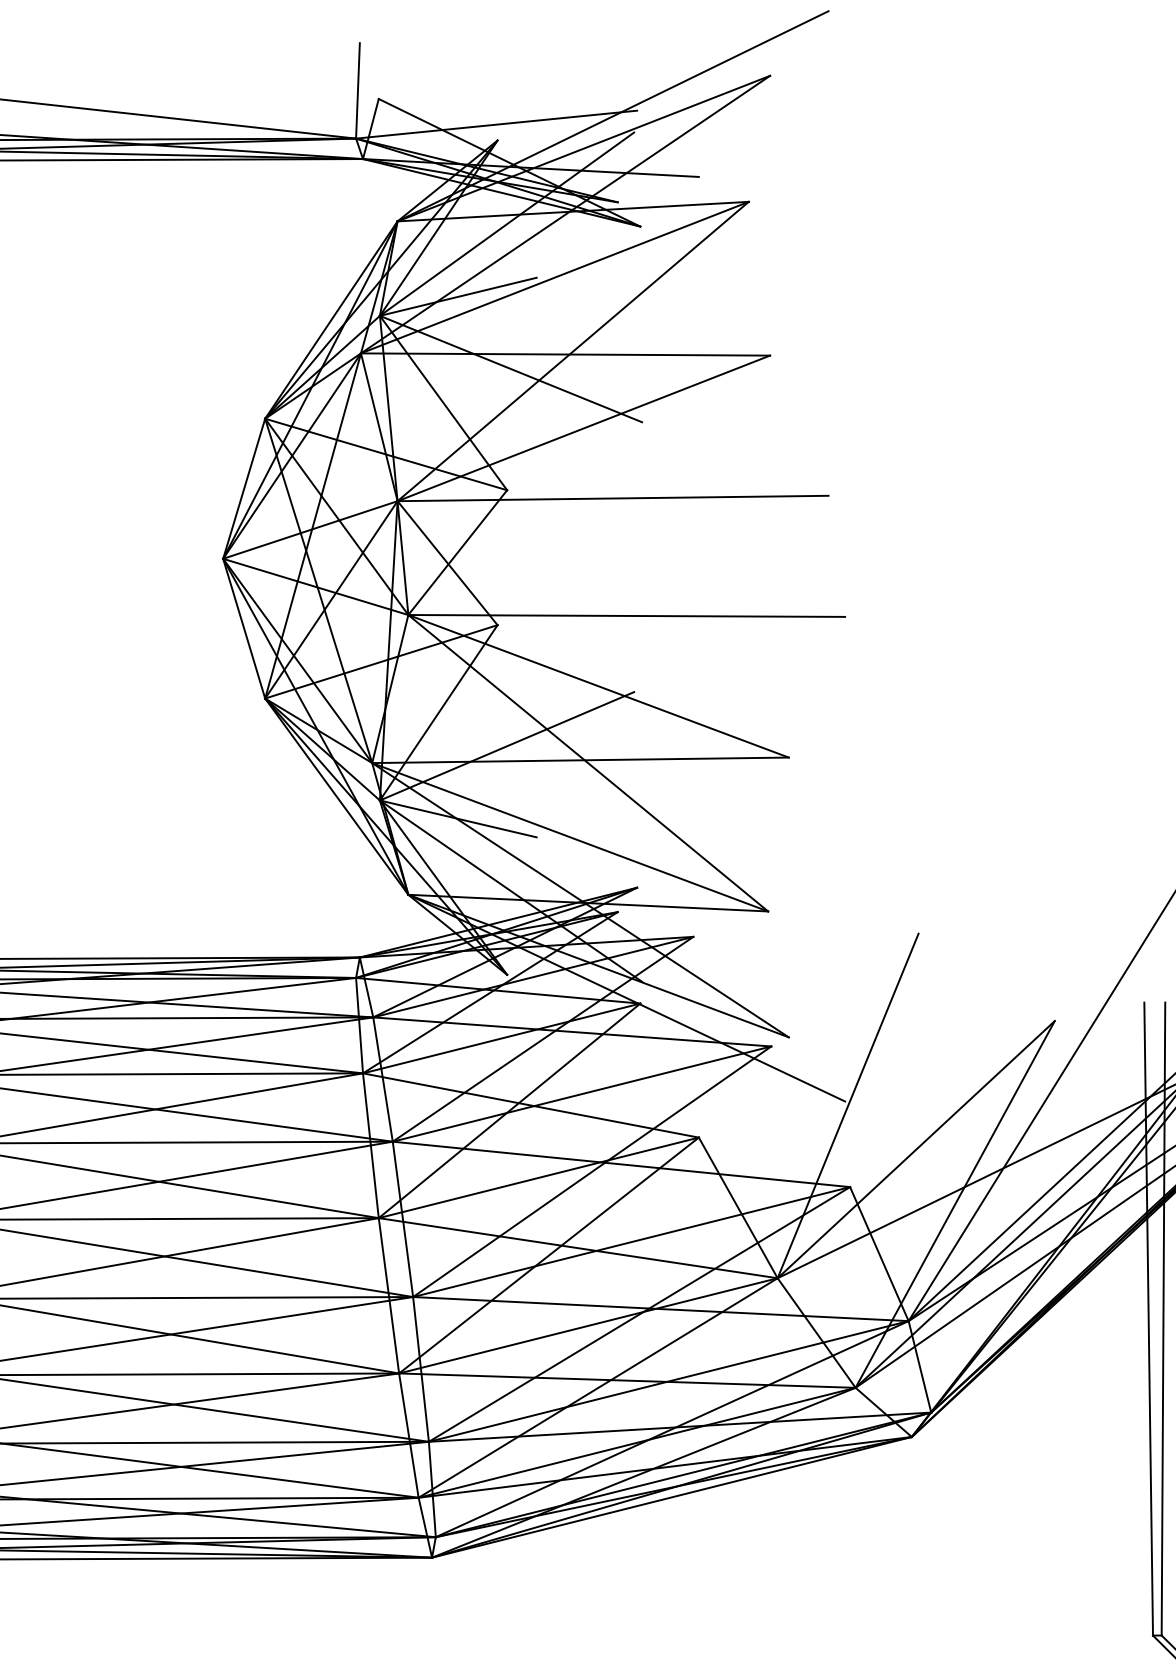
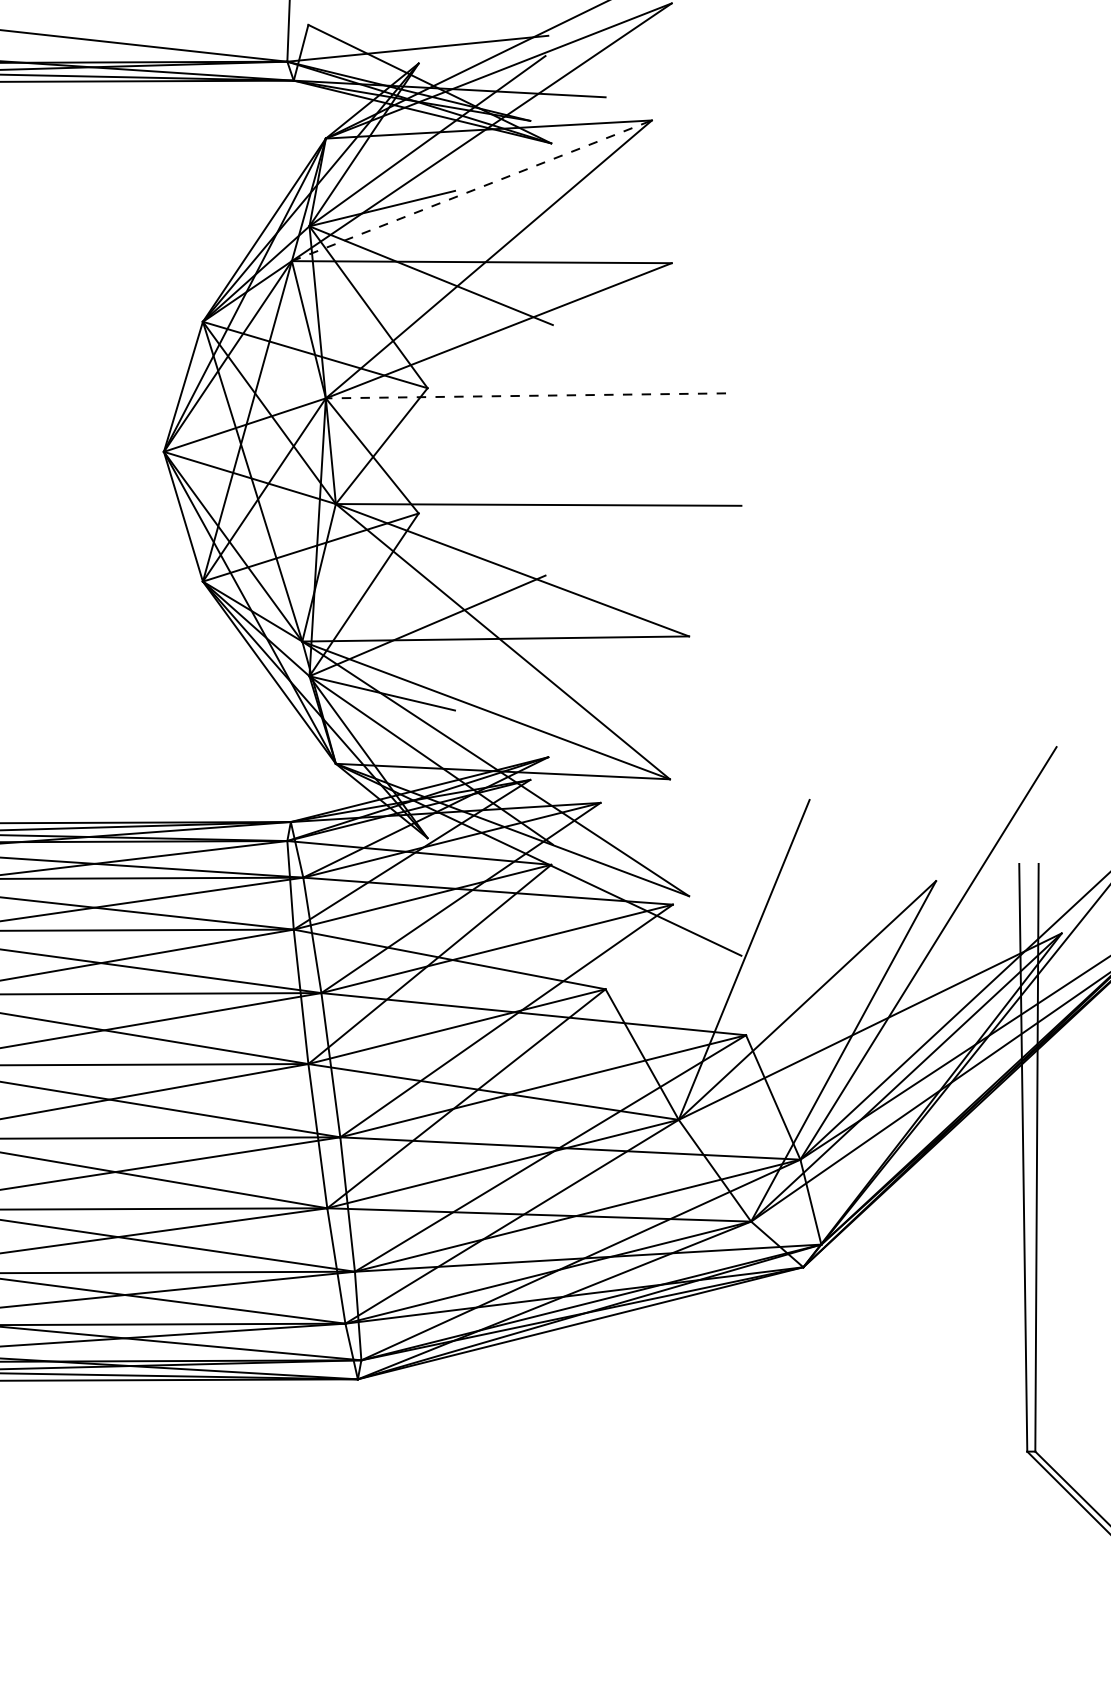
line: (555, 277) -> (472, 190), solid -> dashed
line: (612, 498) -> (525, 395), solid -> dashed

